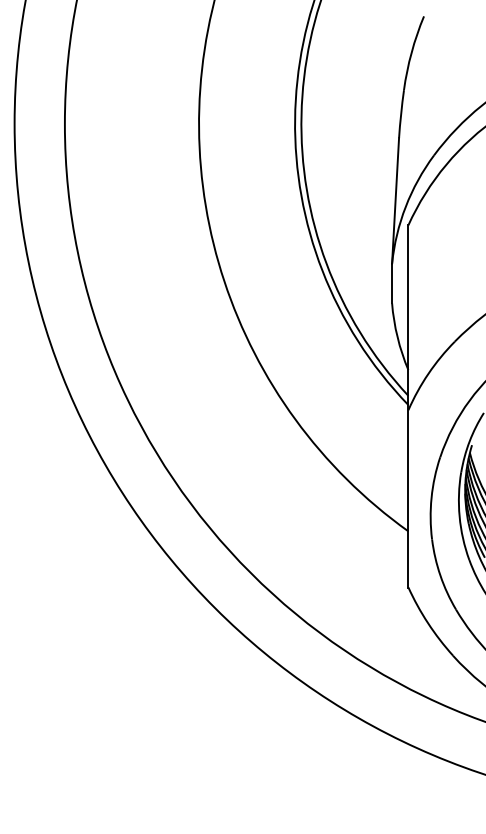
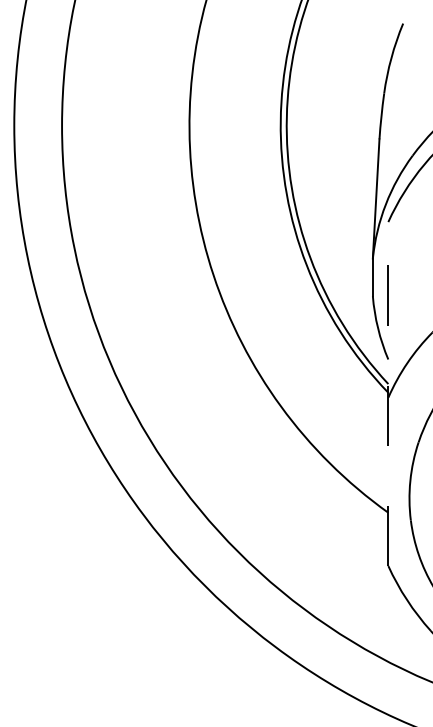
line: (408, 405) -> (388, 393), solid -> dashed

